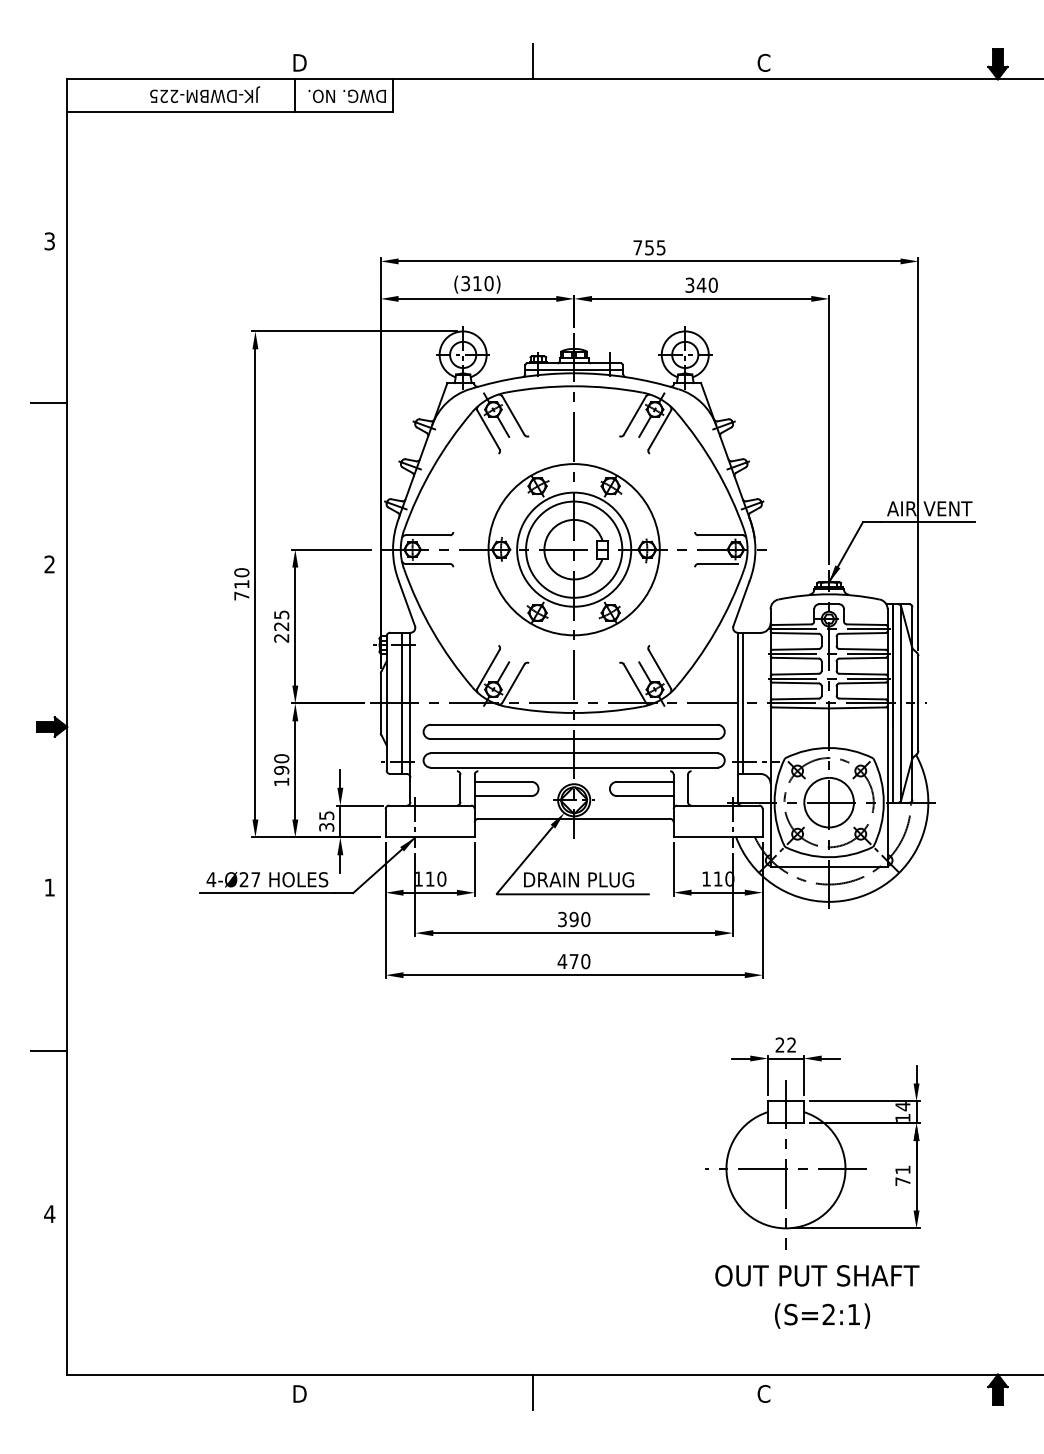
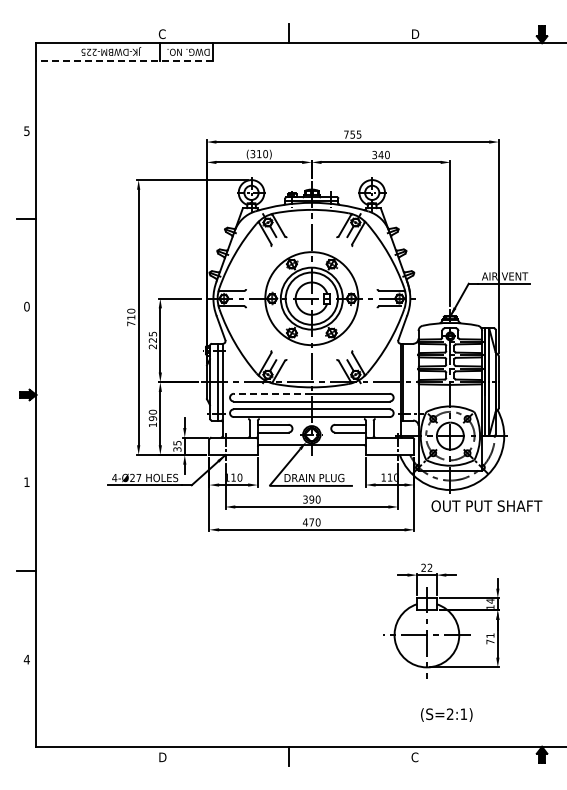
text: (299, 63) -> (162, 34), D -> C
text: (764, 63) -> (415, 34), C -> D
line: (229, 111) -> (124, 60), solid -> dashed
text: (48, 240) -> (26, 130), 3 -> 5
text: (48, 564) -> (26, 306), 2 -> 0
line: (501, 724) -> (272, 393), solid -> dashed
text: (816, 1274) -> (486, 505), moved

